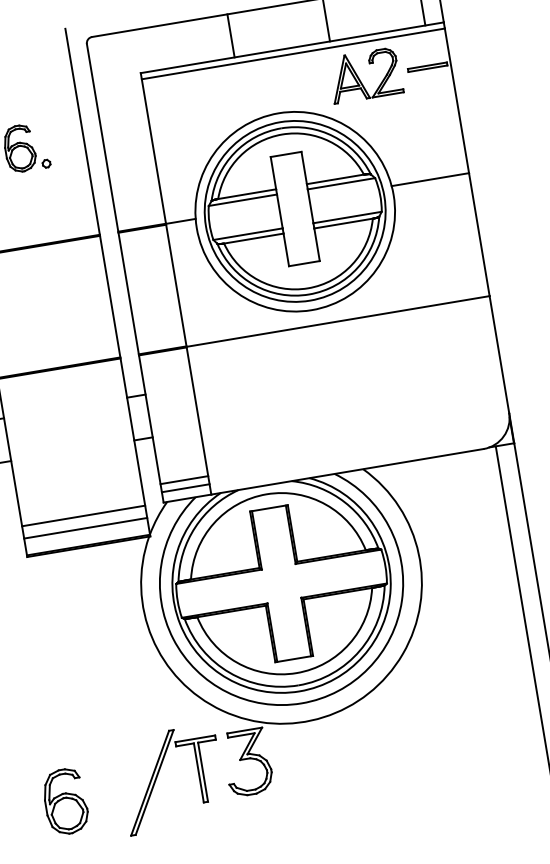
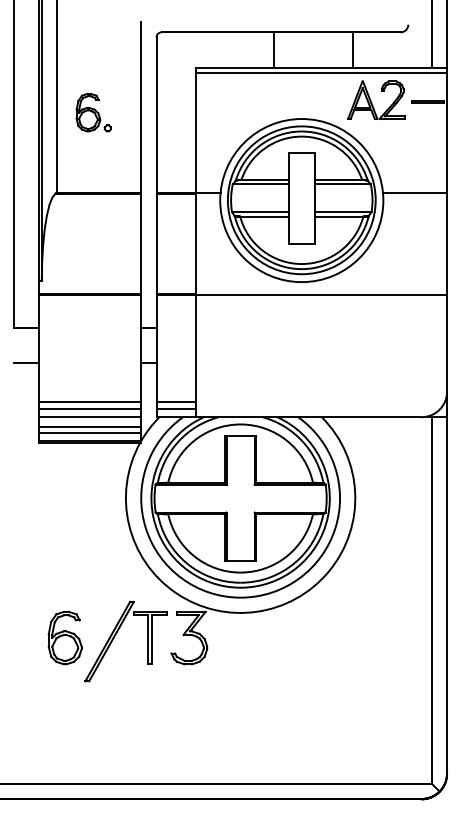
line: (80, 496) -> (90, 401), added
line: (82, 505) -> (90, 408), added
line: (87, 534) -> (90, 432), added
part: (64, 801) -> (64, 637), moved

